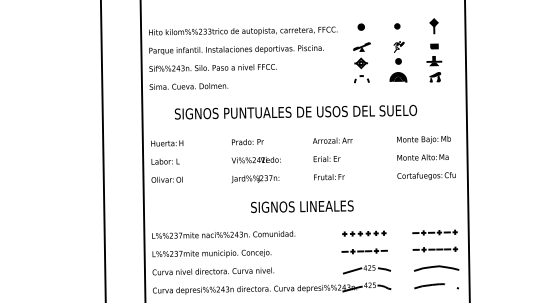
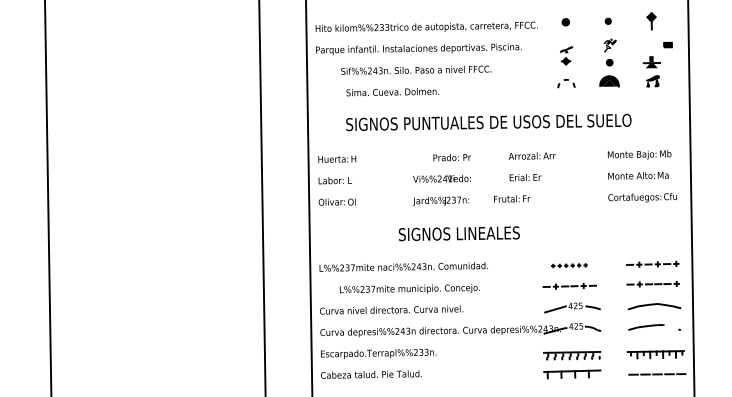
part: (434, 46) -> (667, 44), moved
part: (361, 55) -> (566, 55), size x0.6
text: (213, 67) -> (416, 69), moved
text: (188, 86) -> (392, 92), moved
text: (247, 141) -> (451, 157), moved
text: (329, 176) -> (512, 198), moved
text: (301, 206) -> (458, 233), moved
part: (364, 233) -> (569, 265), size x0.7
text: (211, 253) -> (409, 288), moved

